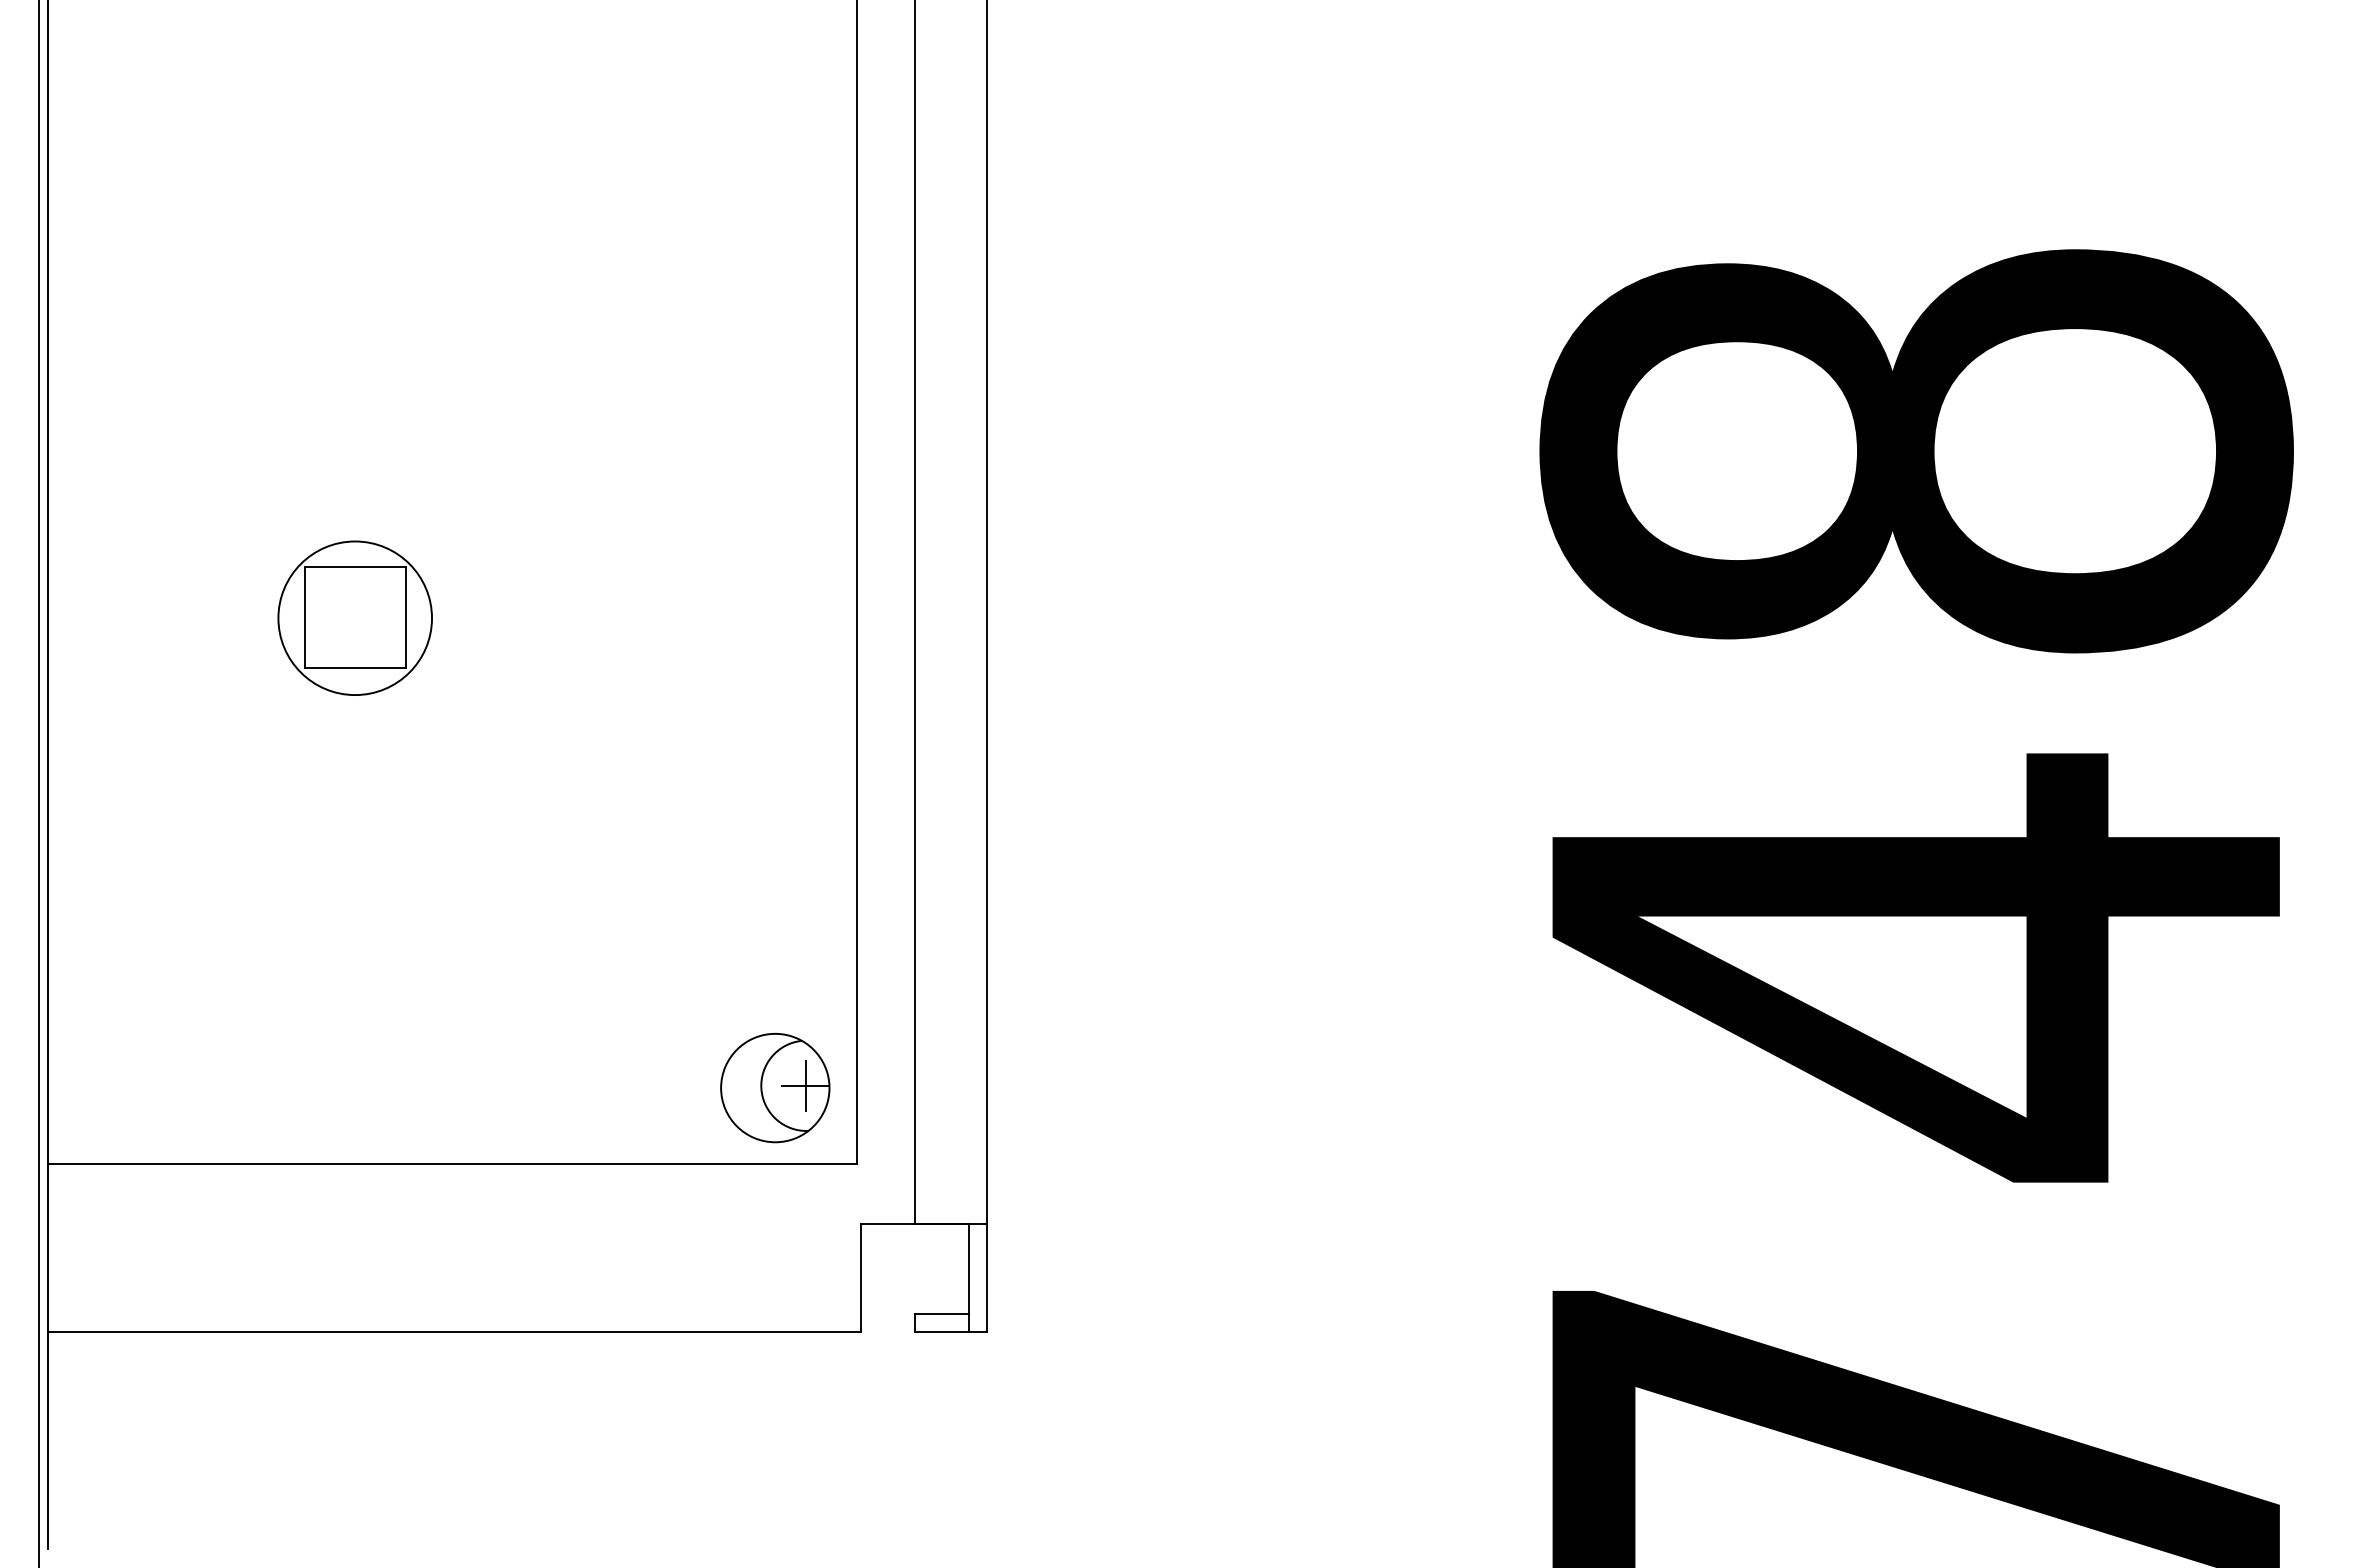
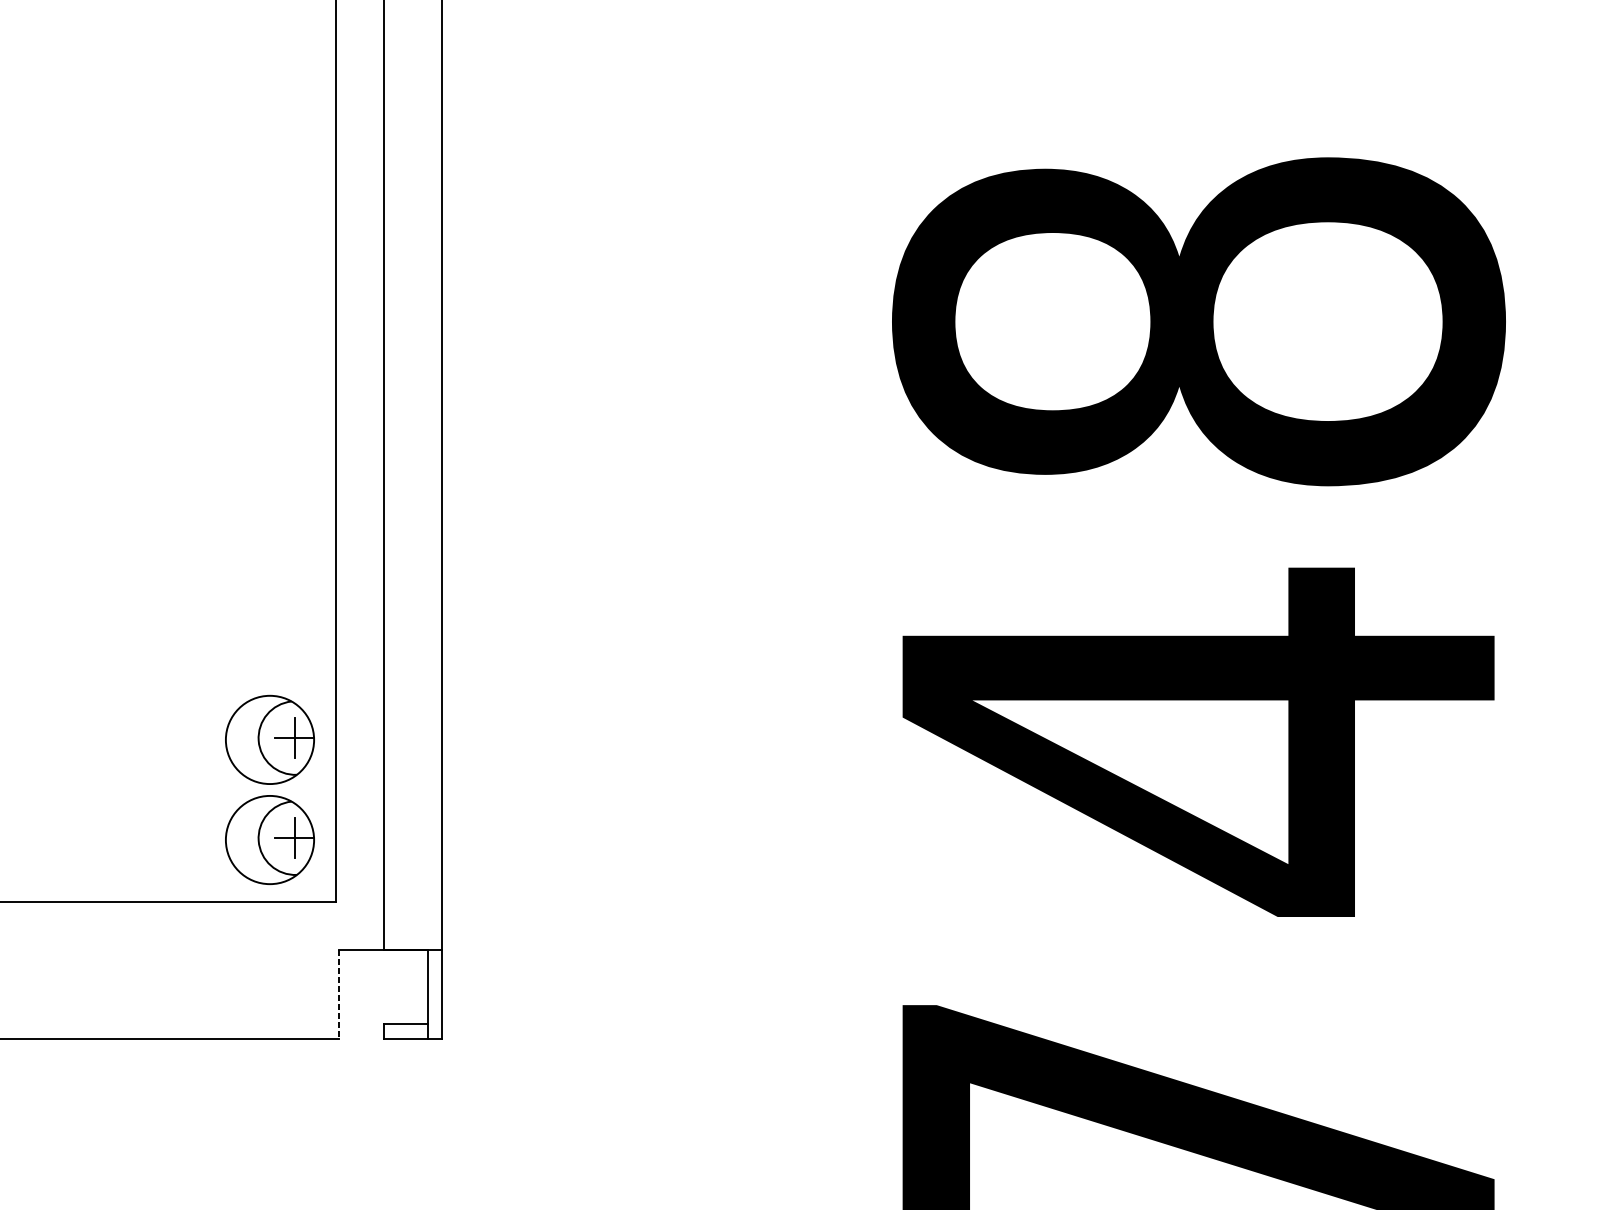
part: (775, 965) -> (270, 740), added
line: (860, 1278) -> (339, 995), solid -> dashed

